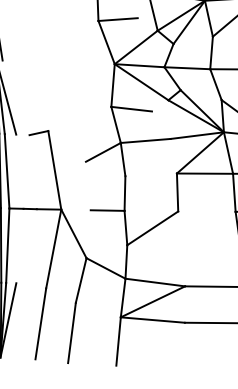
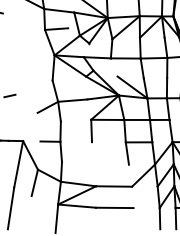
line: (131, 108) -> (64, 81), removed
line: (55, 169) -> (19, 117), removed
line: (151, 228) -> (76, 152), removed
line: (72, 332) -> (29, 213), removed

